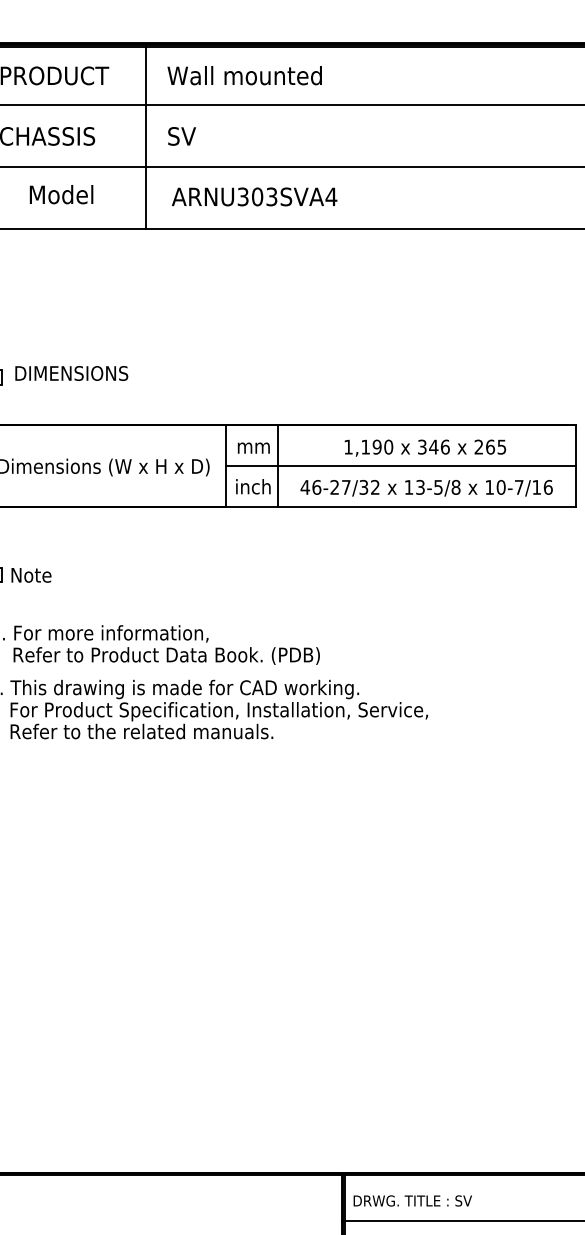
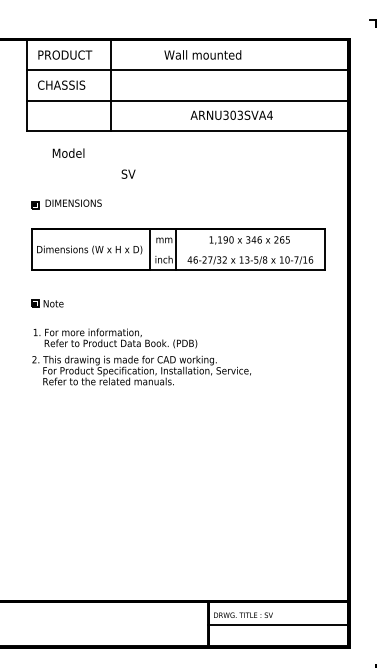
text: (244, 74) -> (202, 54), moved
text: (181, 134) -> (128, 173), moved
text: (61, 193) -> (68, 152), moved
text: (254, 195) -> (231, 114), moved
line: (400, 466) -> (237, 249), removed

